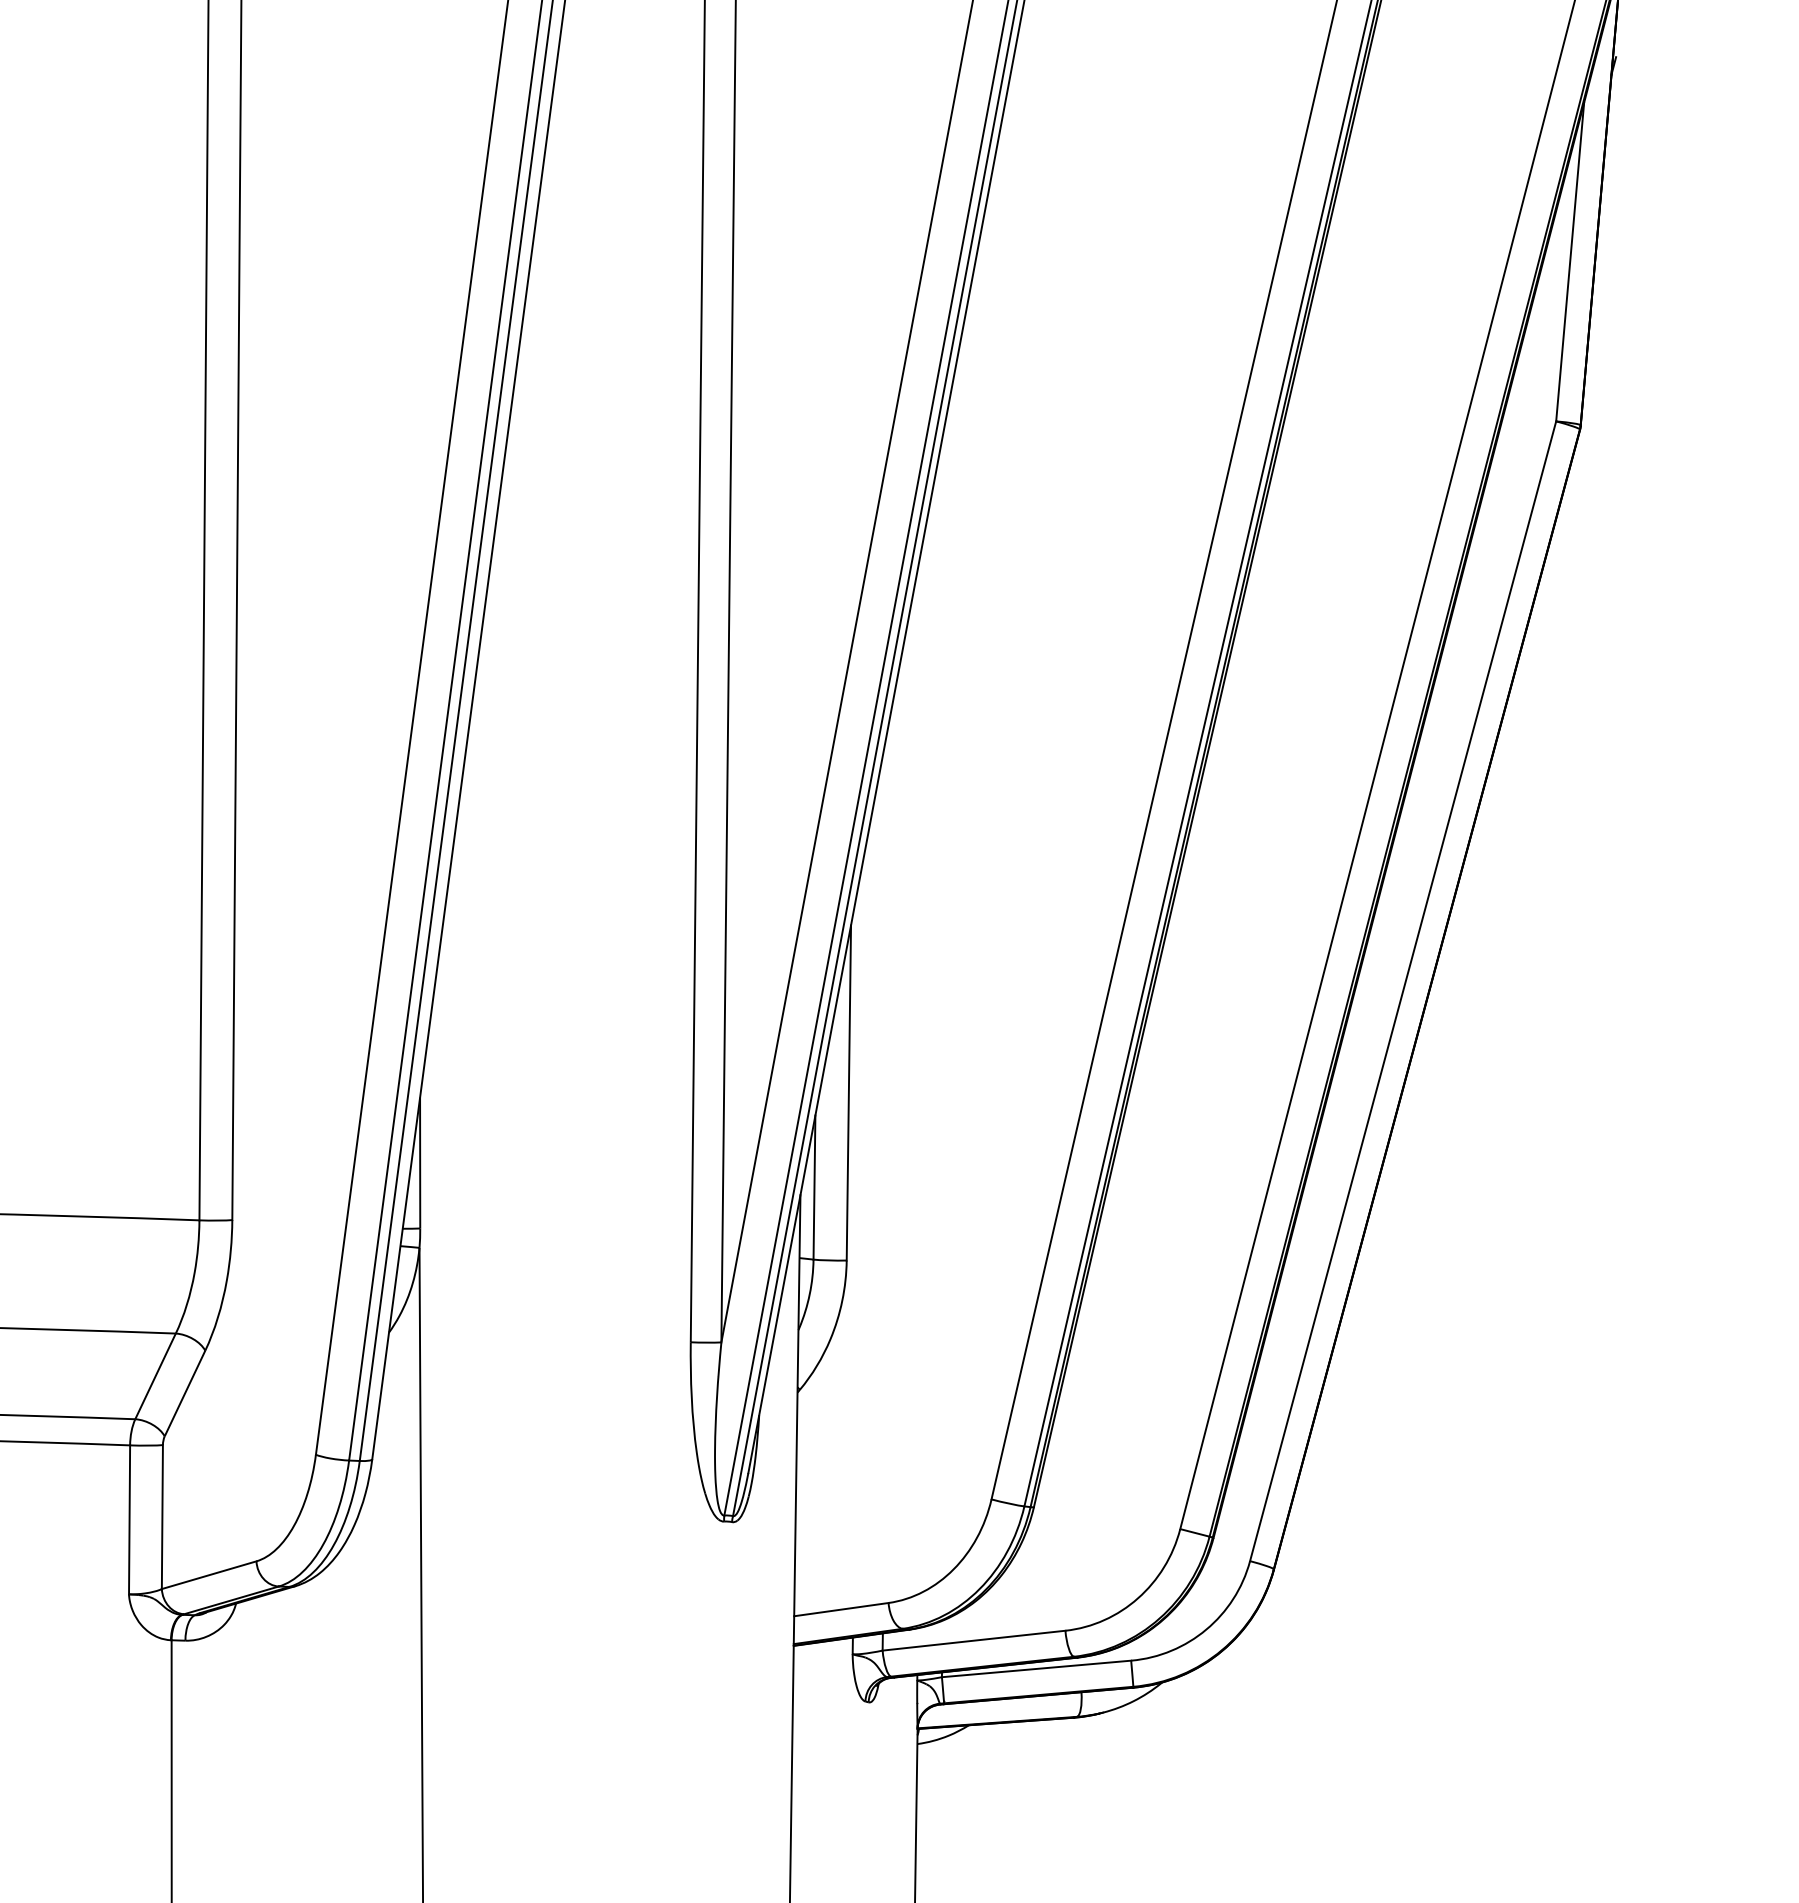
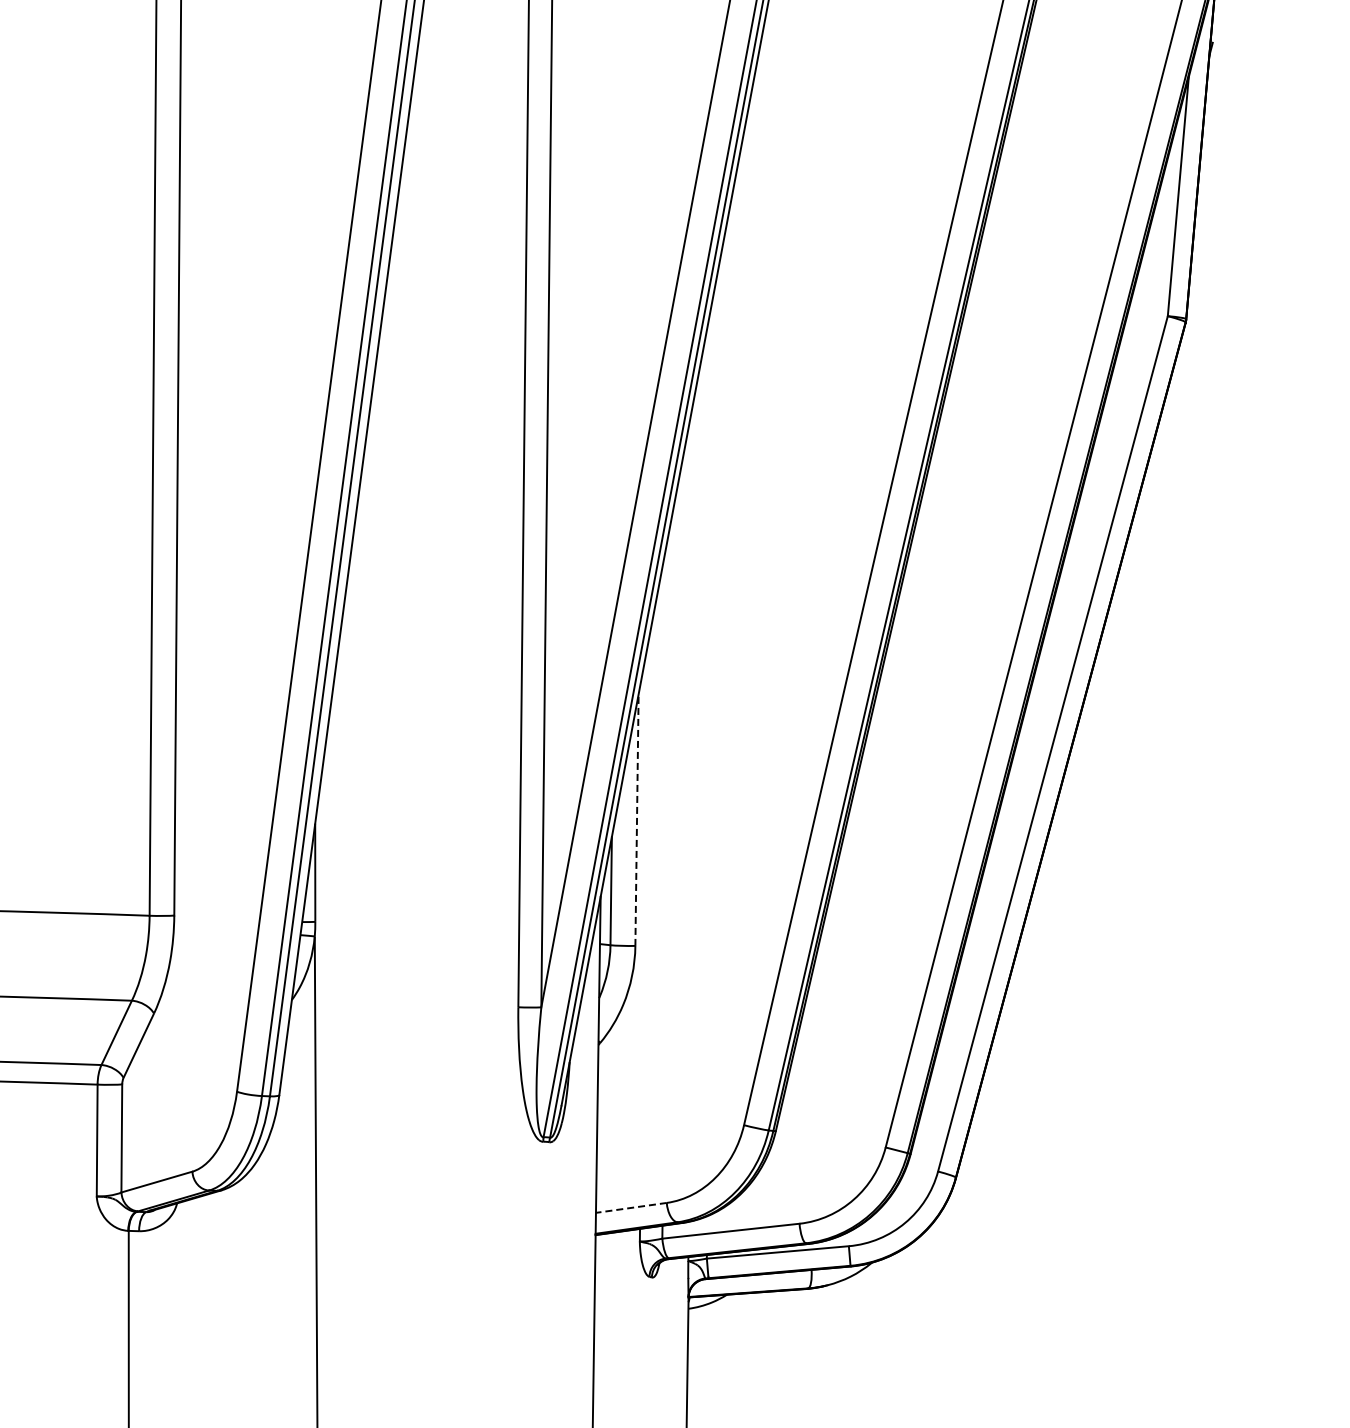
line: (849, 1093) -> (637, 820), solid -> dashed
line: (841, 1609) -> (631, 1207), solid -> dashed

